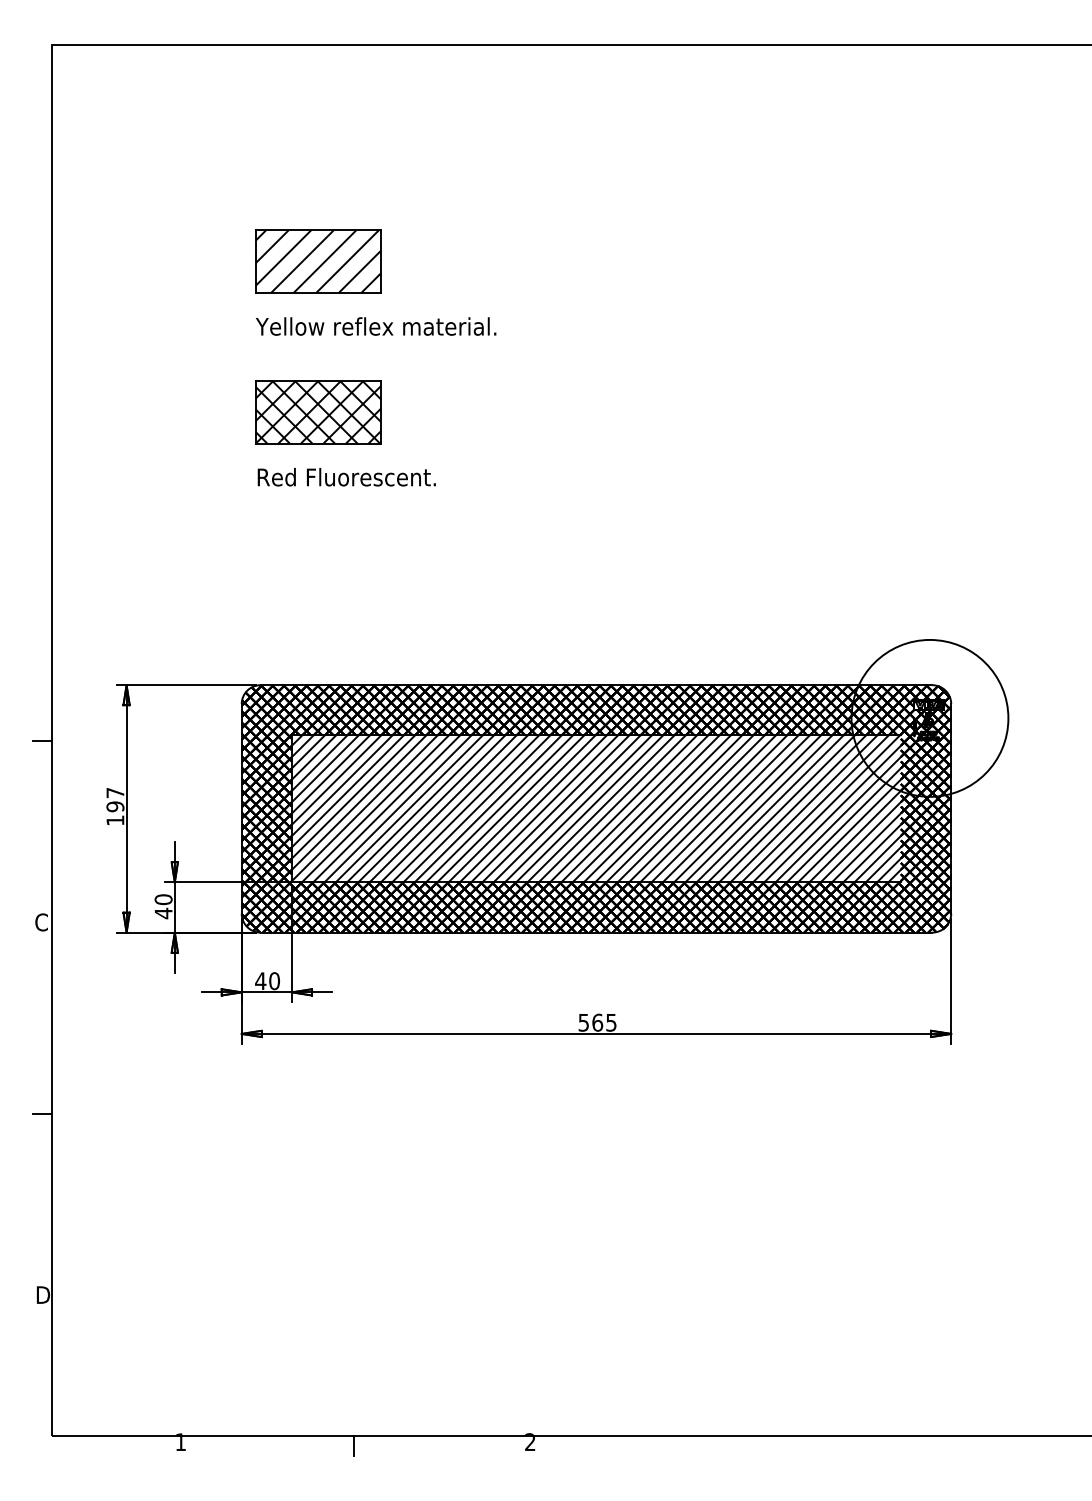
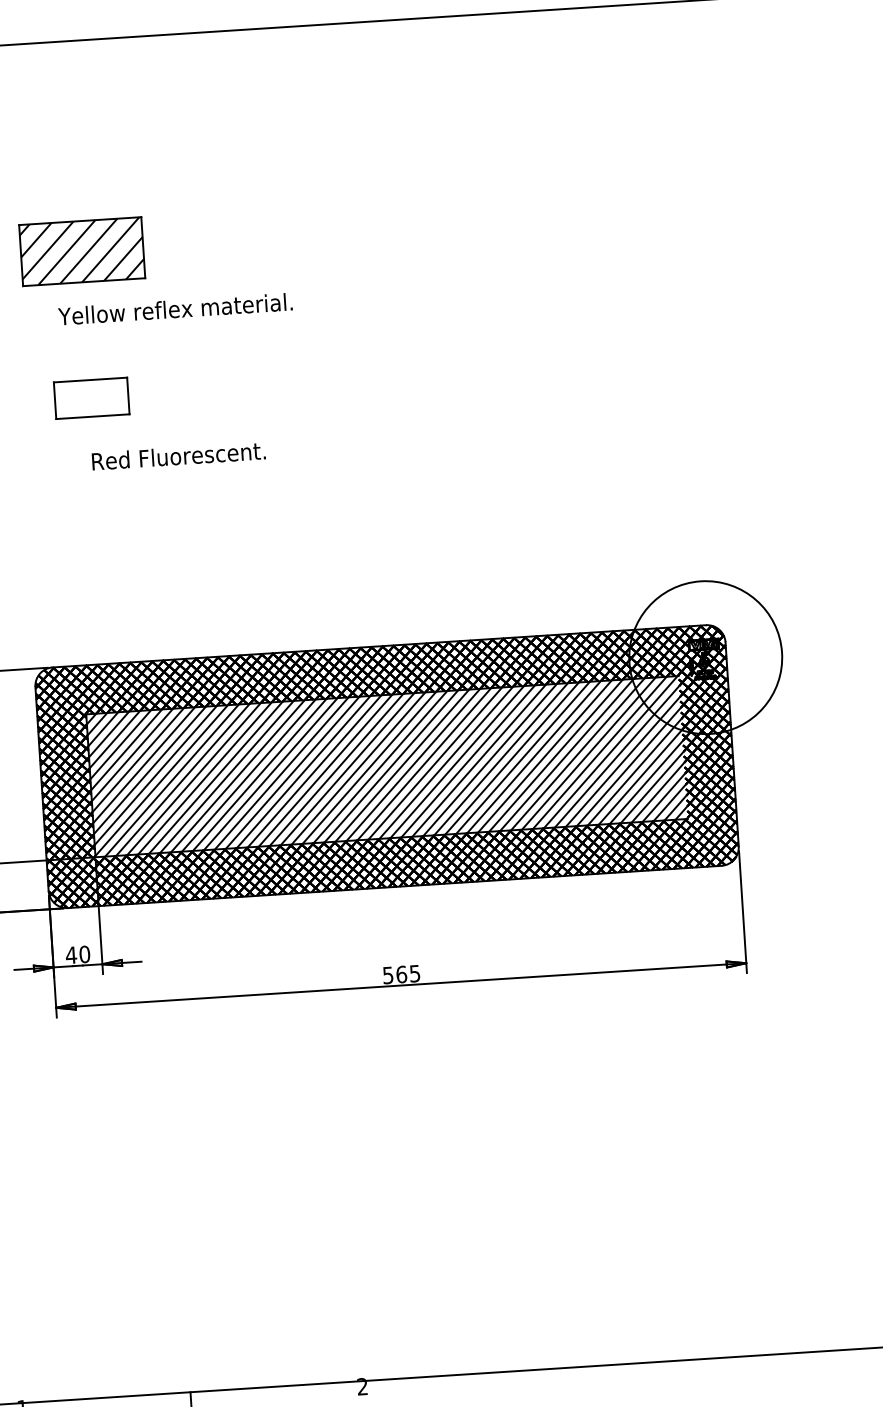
text: (376, 326) -> (175, 309), moved
part: (318, 412) -> (91, 398), size x0.6
text: (346, 477) -> (178, 456), moved

